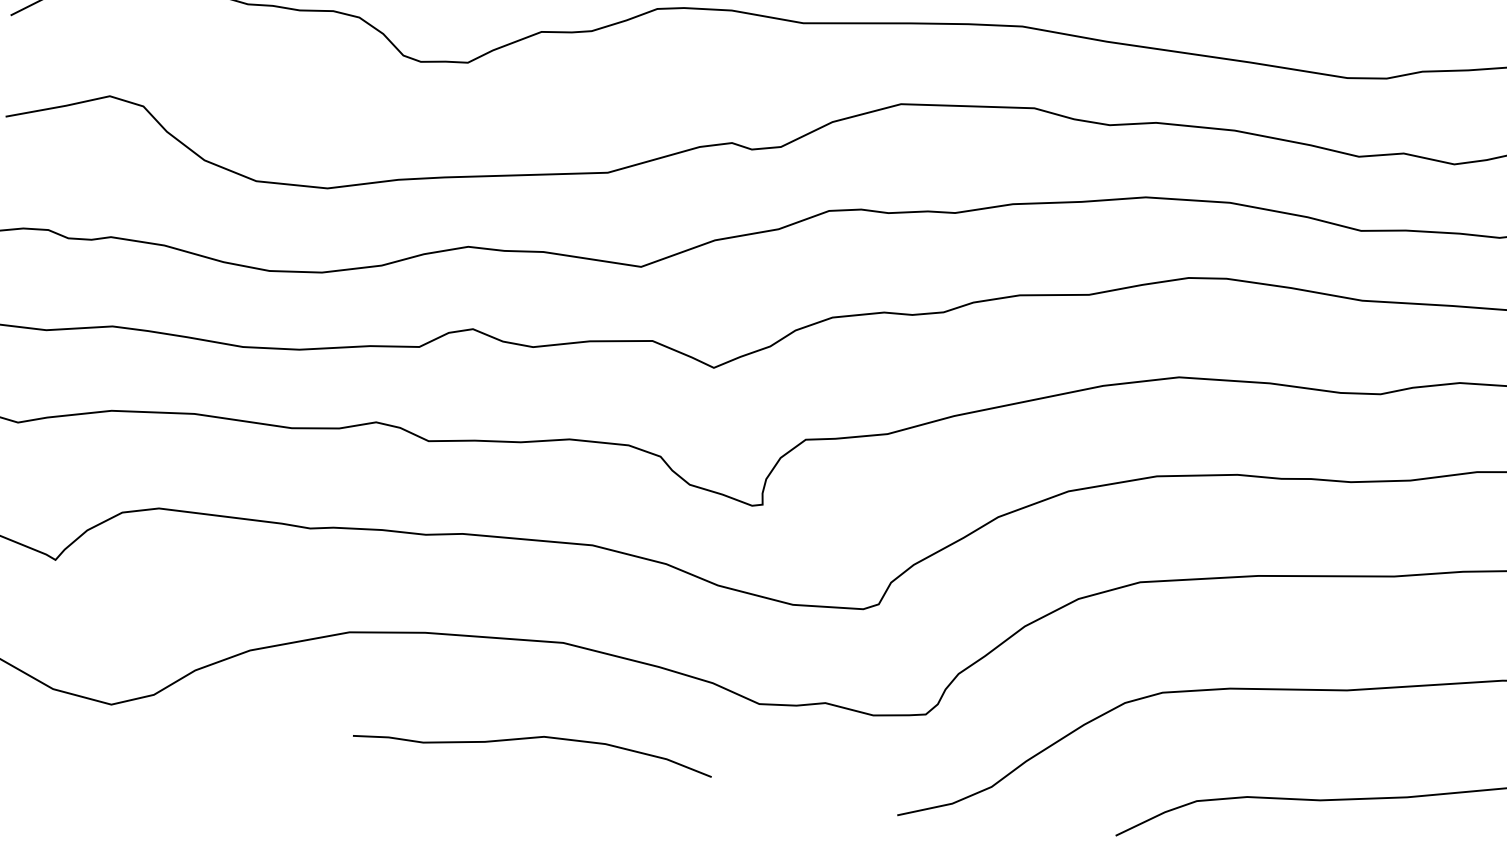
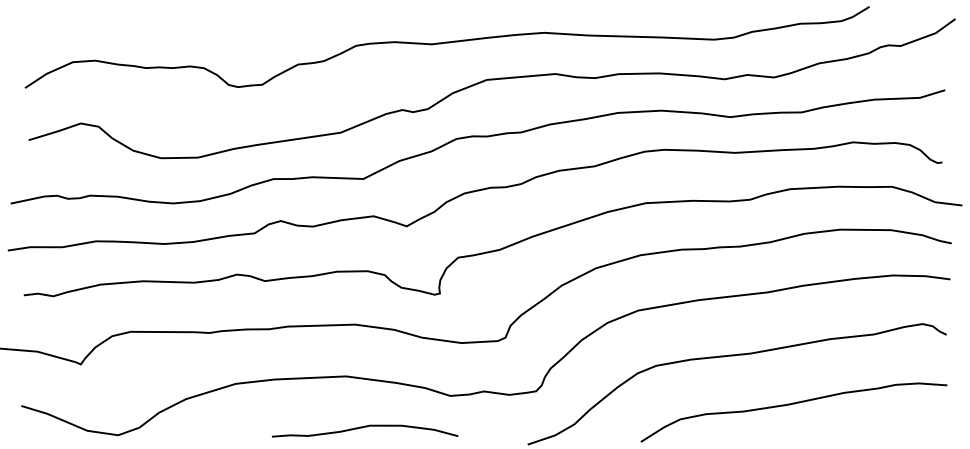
curve: (535, 739) -> (365, 427), moved

